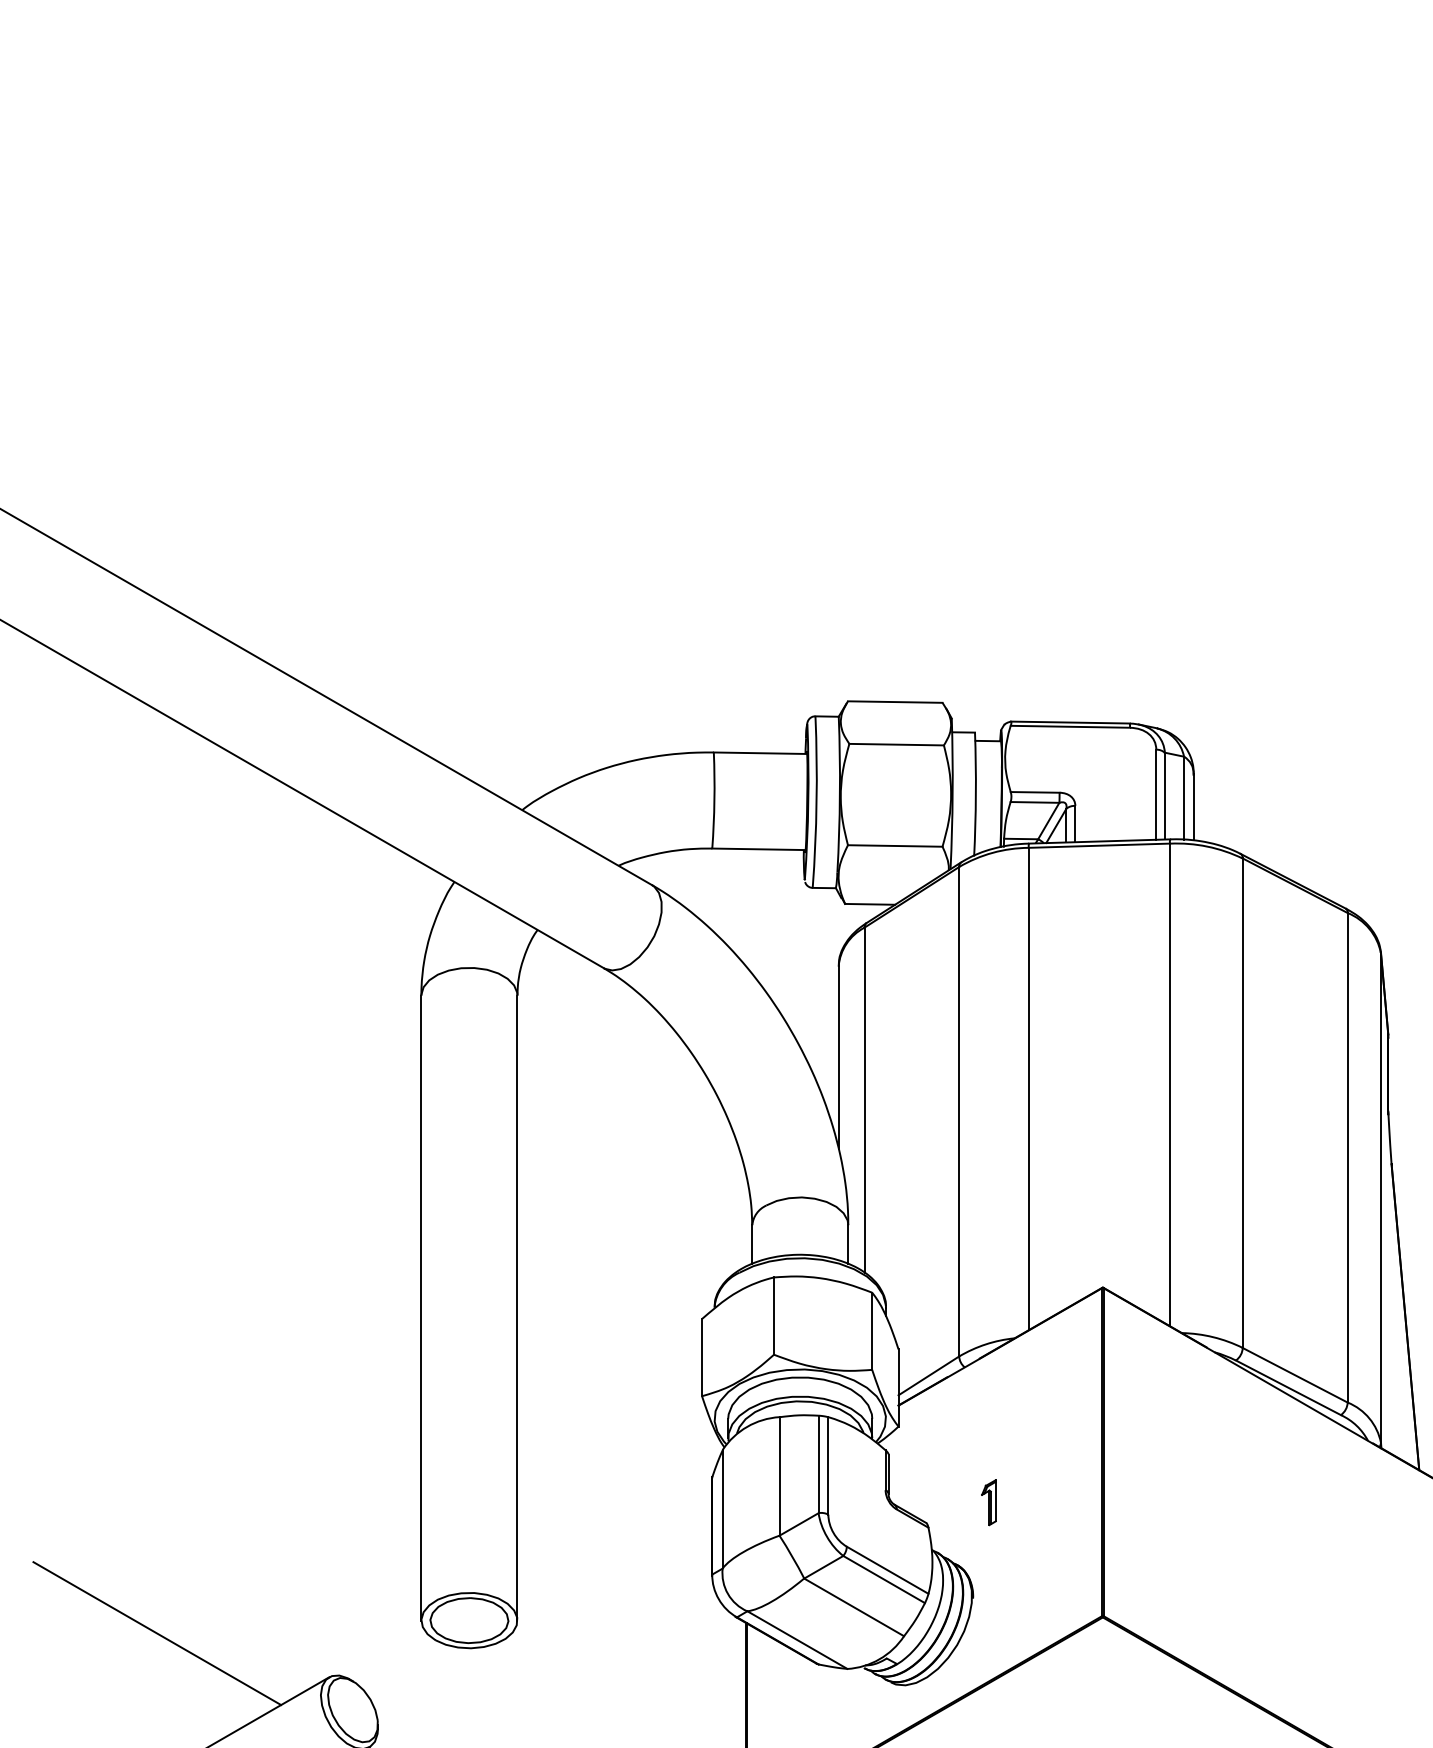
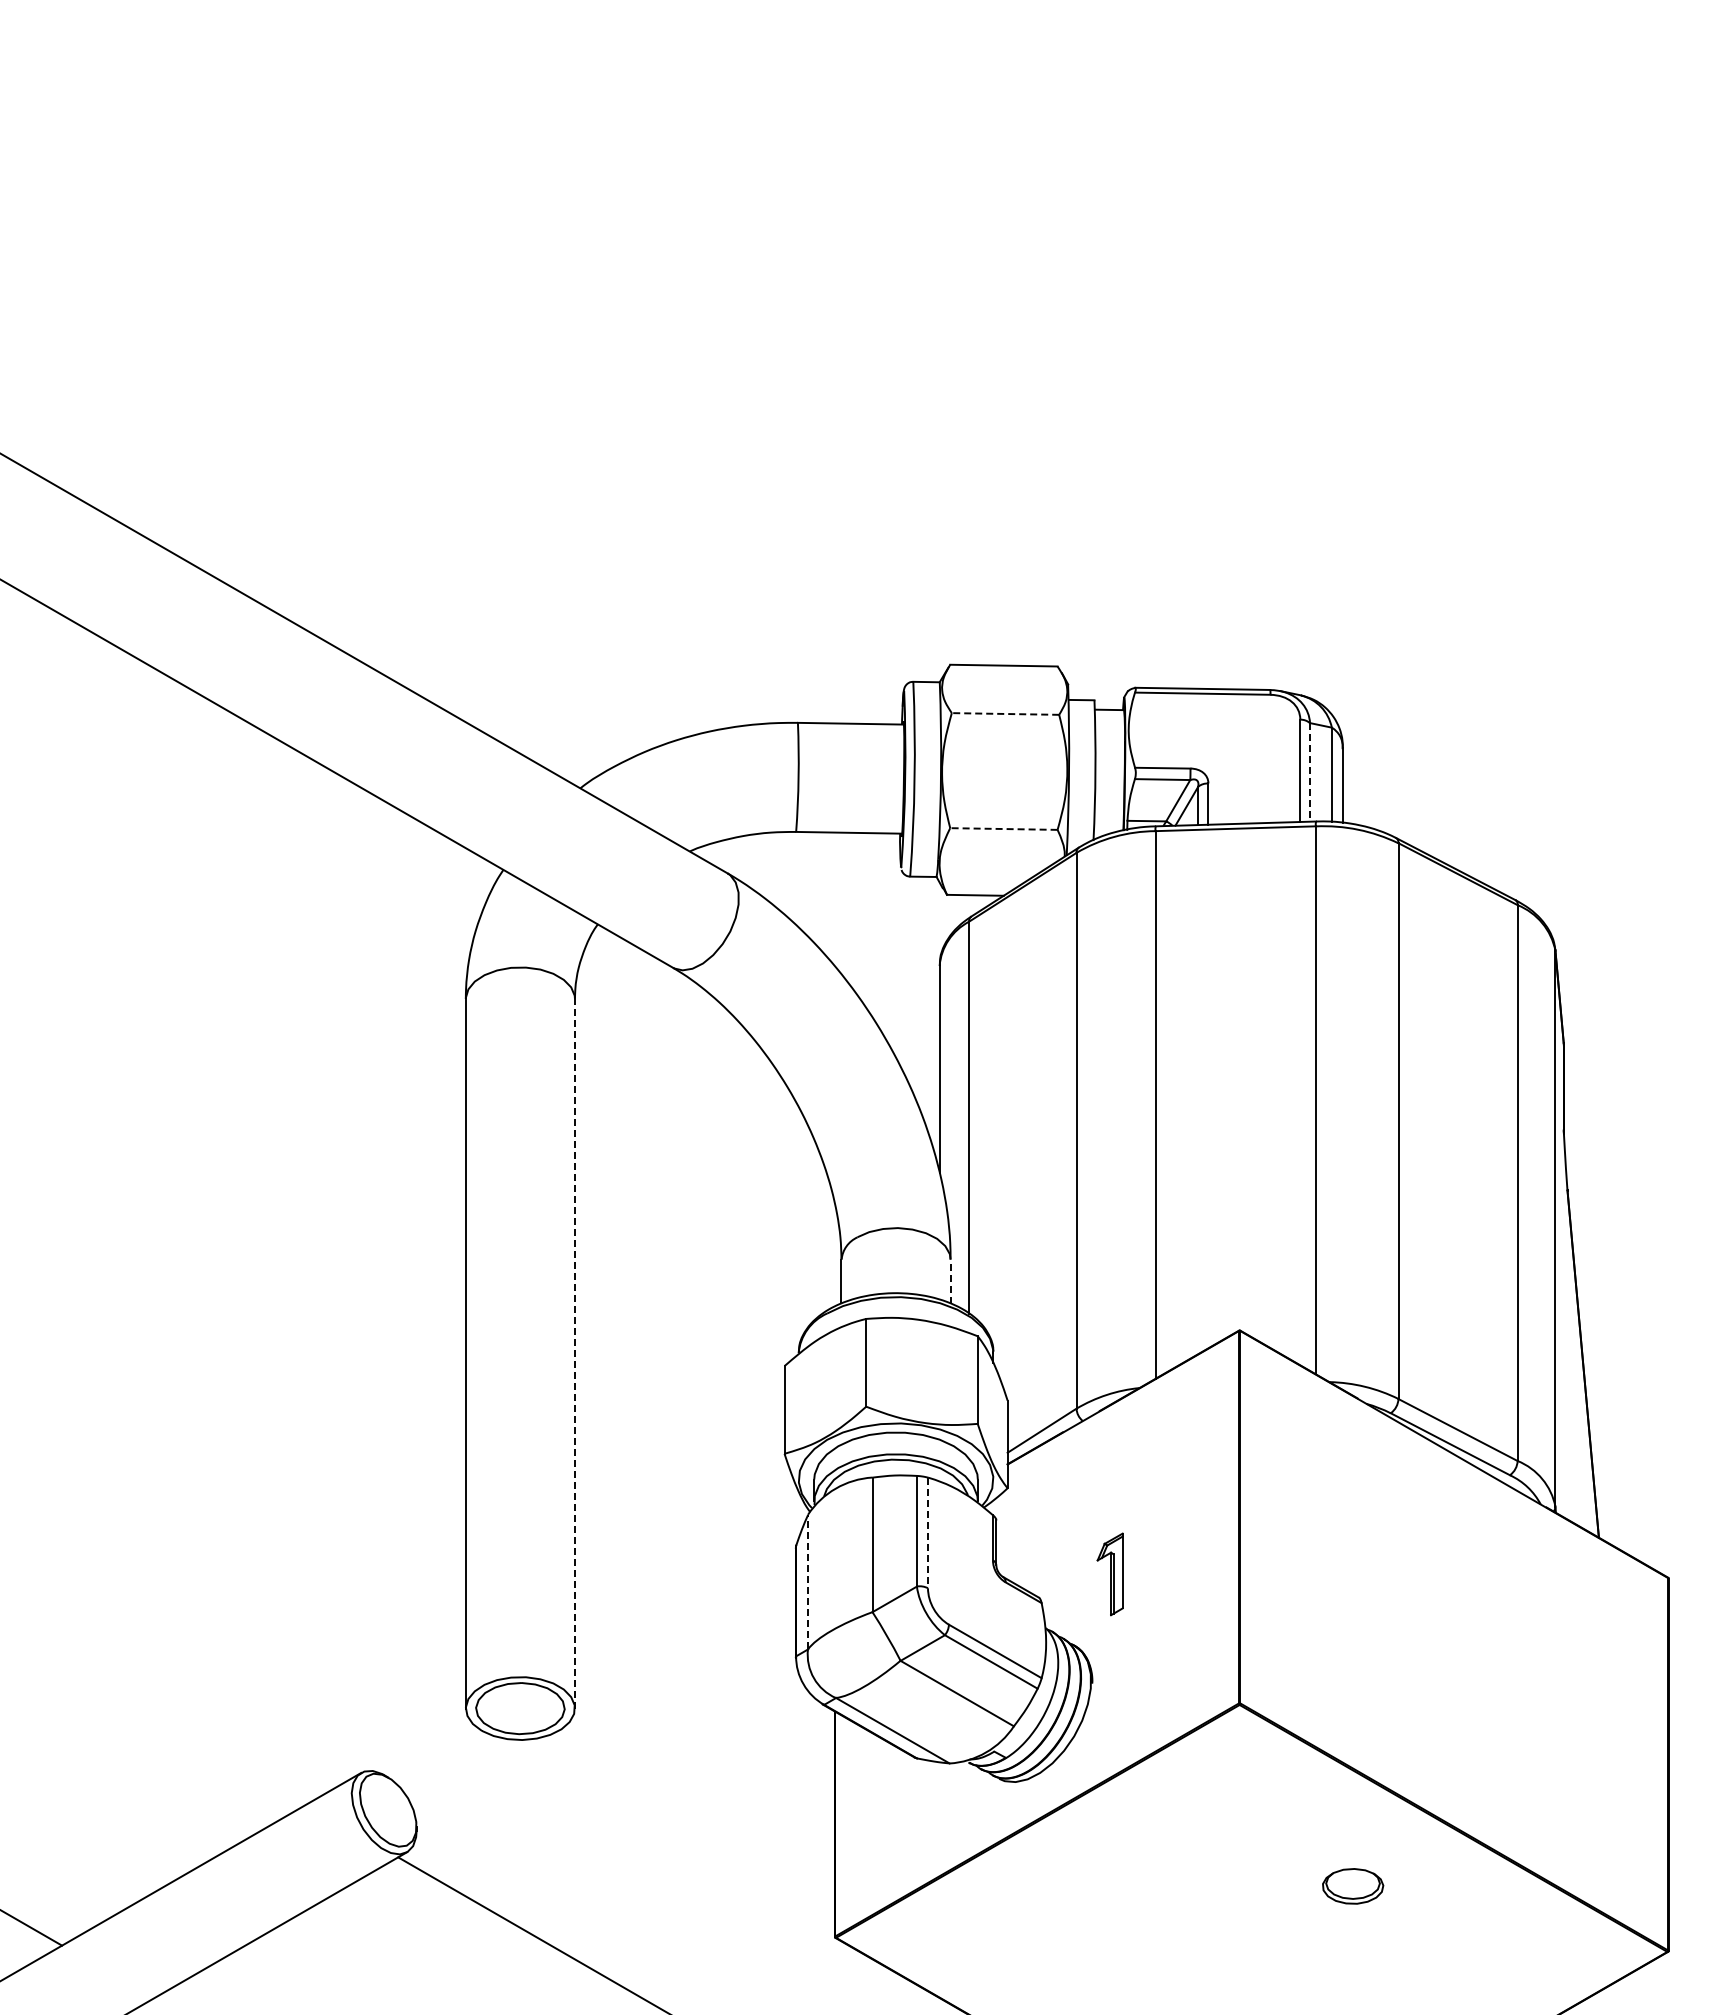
line: (896, 744) -> (1005, 713), solid -> dashed
line: (1165, 796) -> (1310, 772), solid -> dashed
line: (894, 846) -> (1003, 829), solid -> dashed
line: (848, 1244) -> (950, 1281), solid -> dashed
line: (517, 1307) -> (574, 1353), solid -> dashed
line: (828, 1466) -> (928, 1533), solid -> dashed
part: (989, 1502) -> (1110, 1574), size x1.6
line: (723, 1508) -> (808, 1581), solid -> dashed
line: (156, 1633) -> (165, 1723), removed

